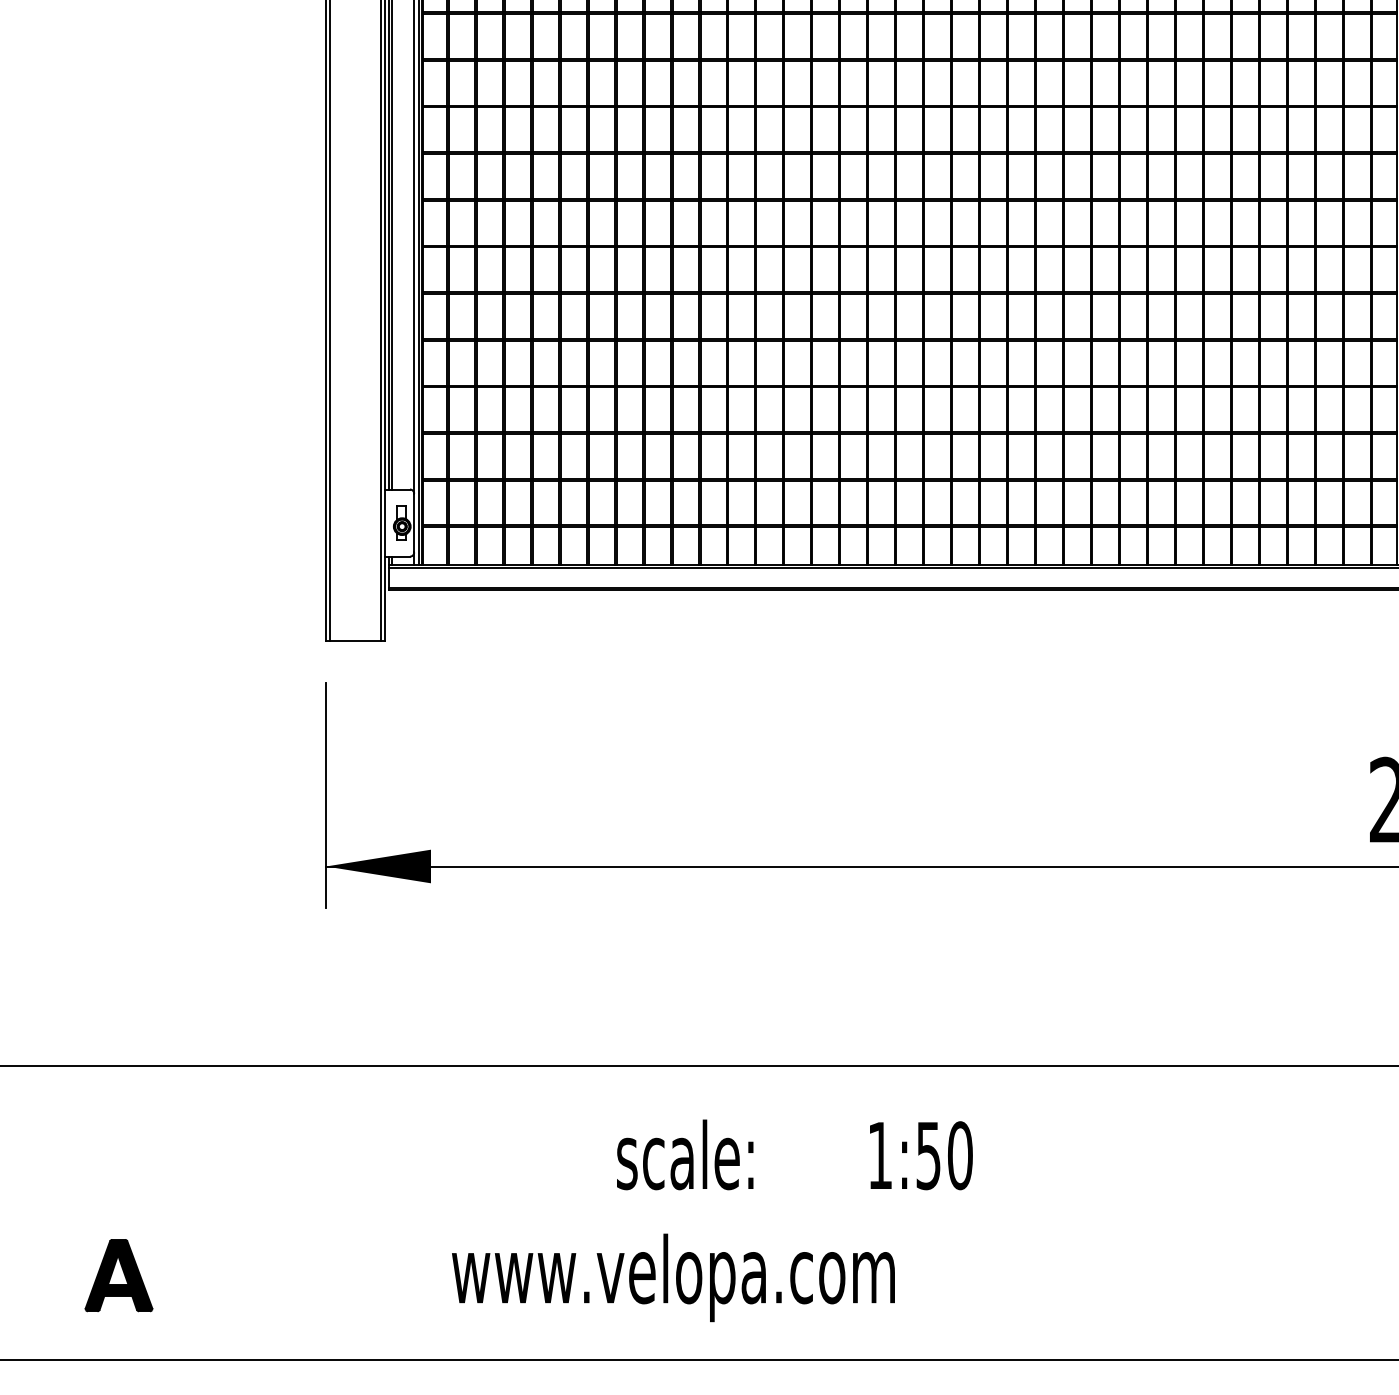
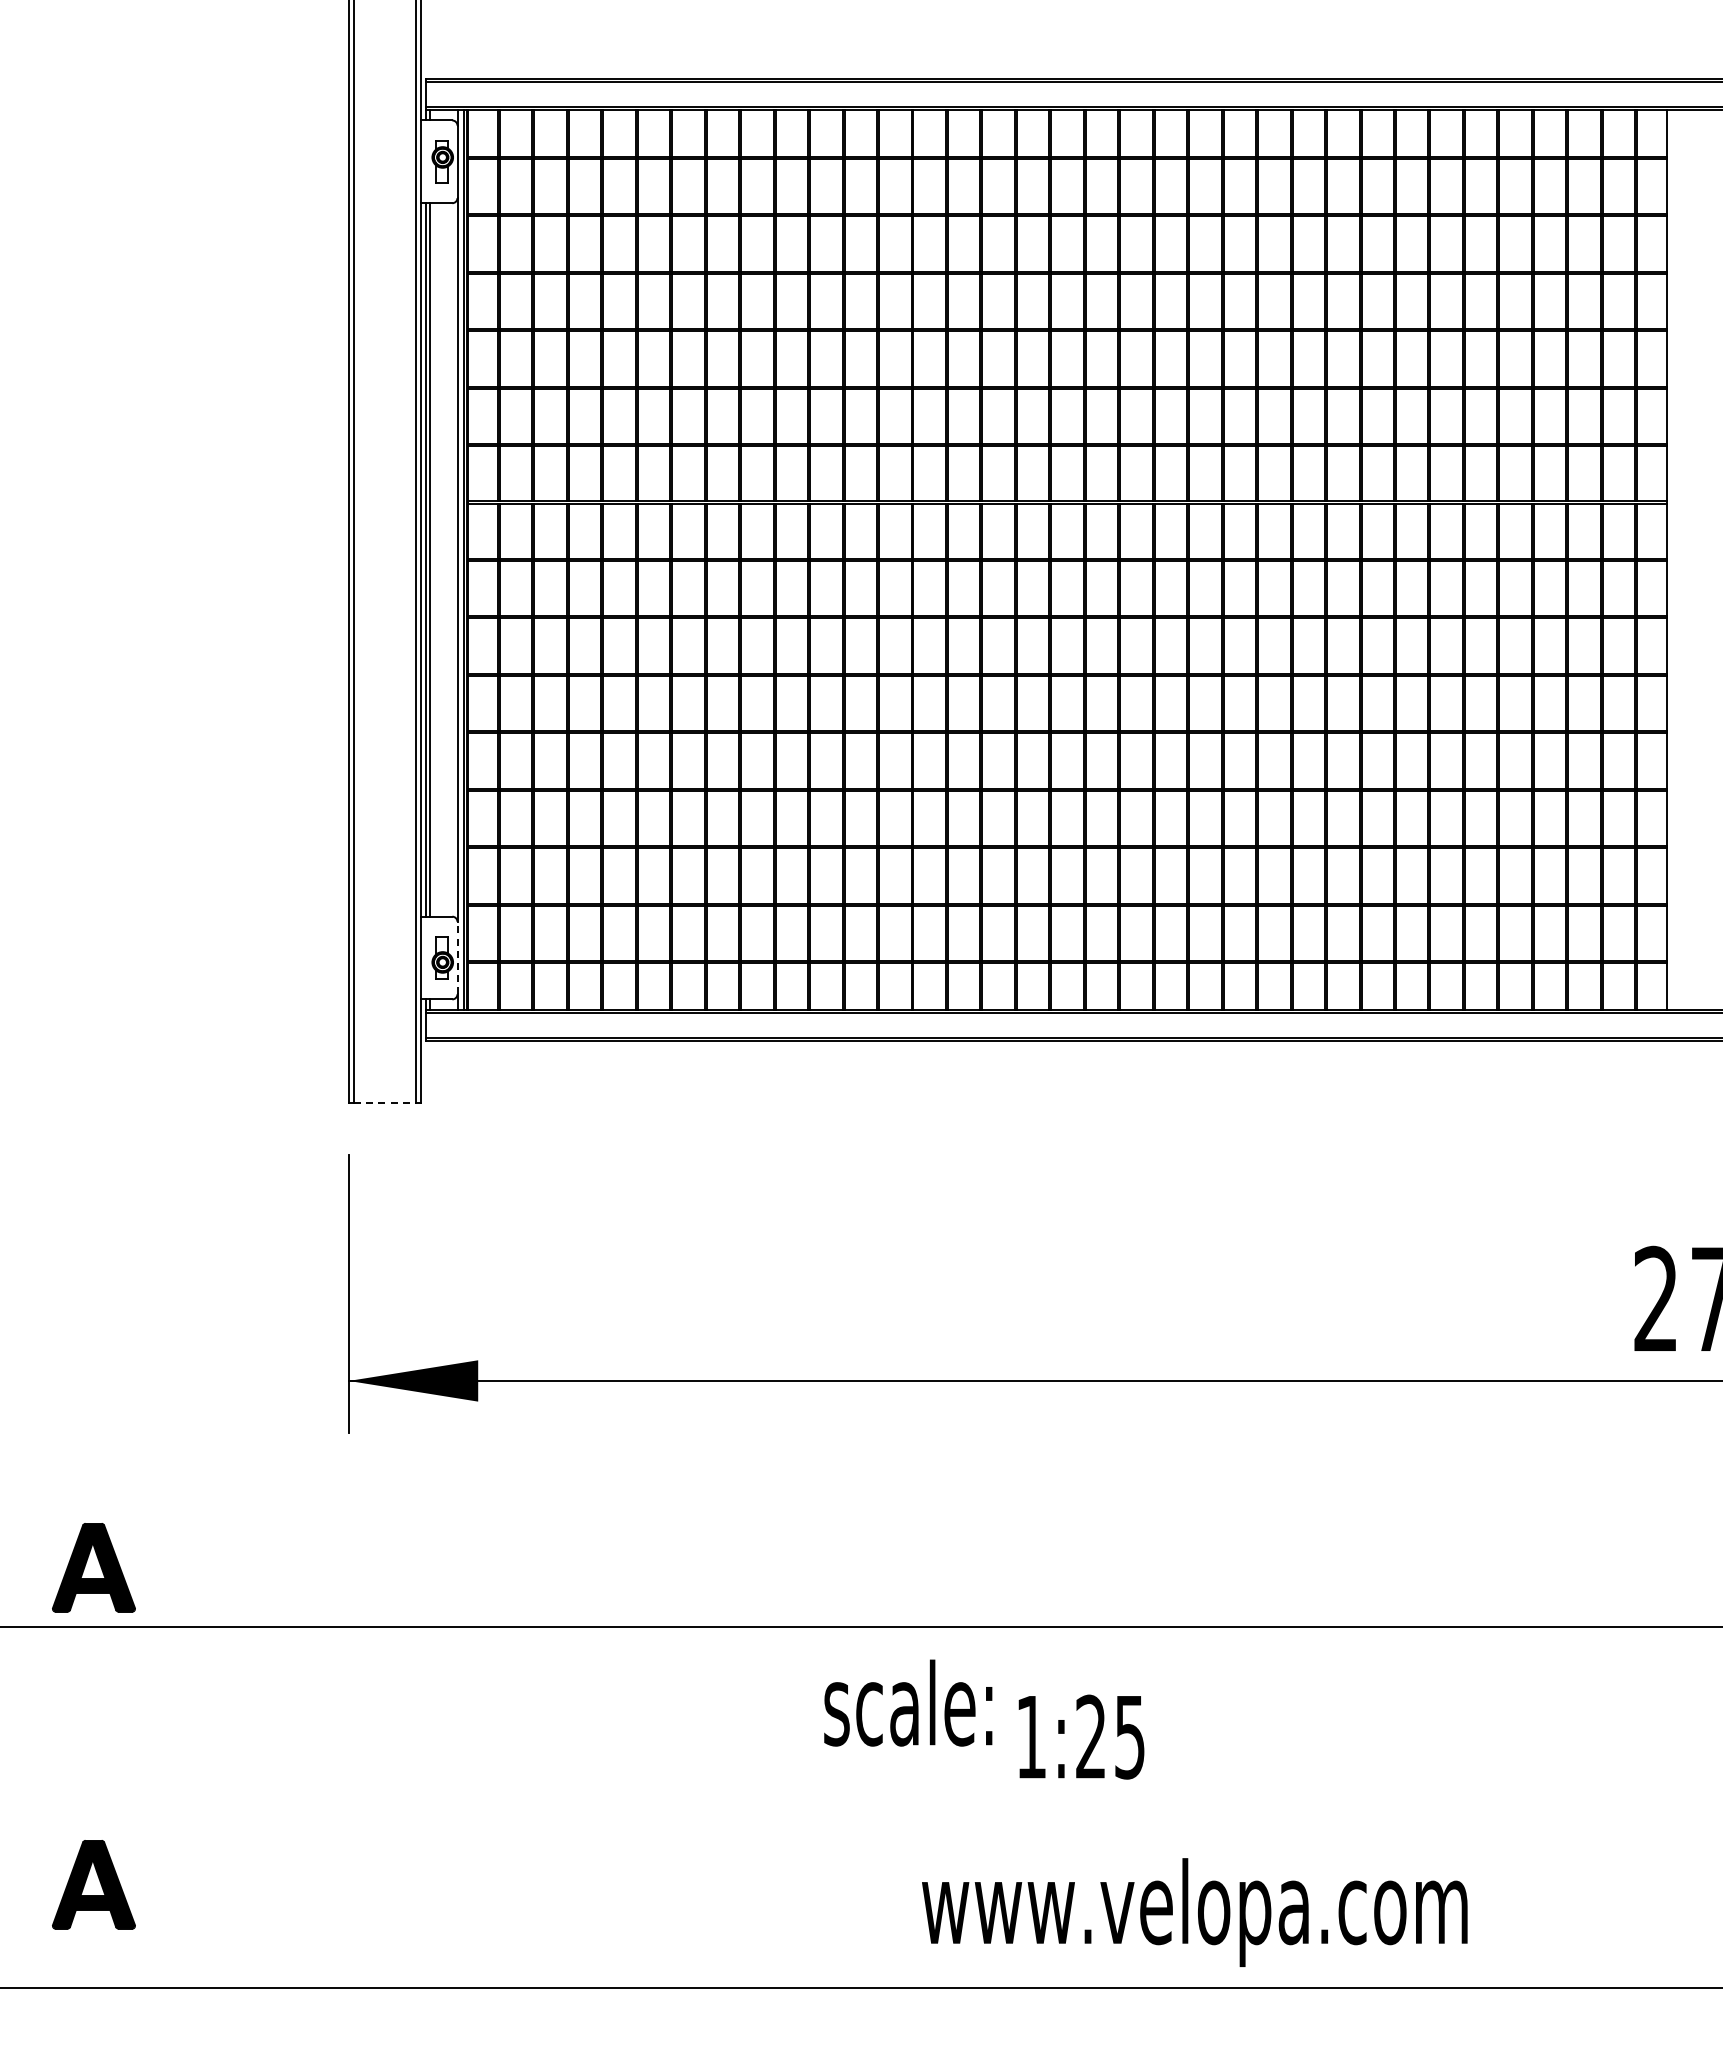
line: (414, 522) -> (457, 957), solid -> dashed
line: (355, 640) -> (385, 1102), solid -> dashed
part: (118, 1017) -> (93, 1567), added
text: (685, 1154) -> (908, 1702), moved
text: (944, 1155) -> (1110, 1736), 1:50 -> 1:25
text: (673, 1277) -> (1194, 1912), moved

